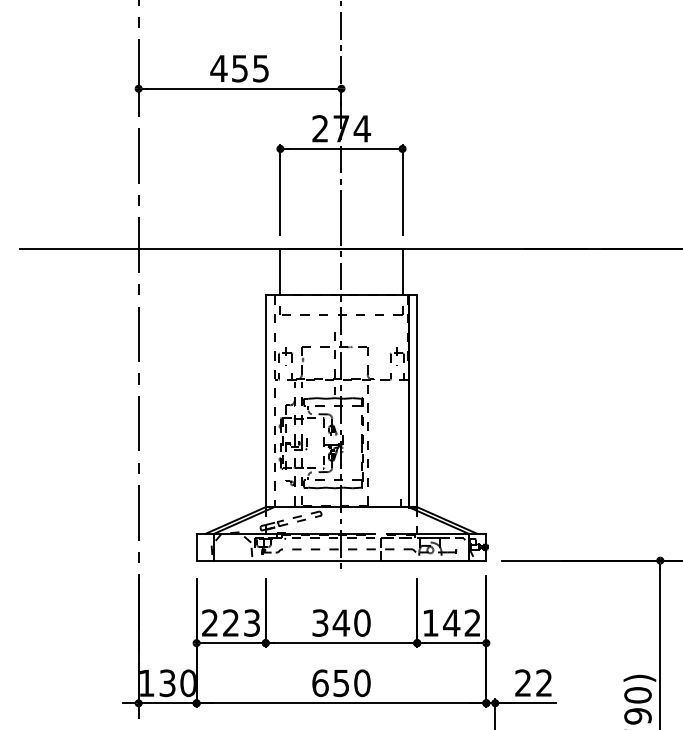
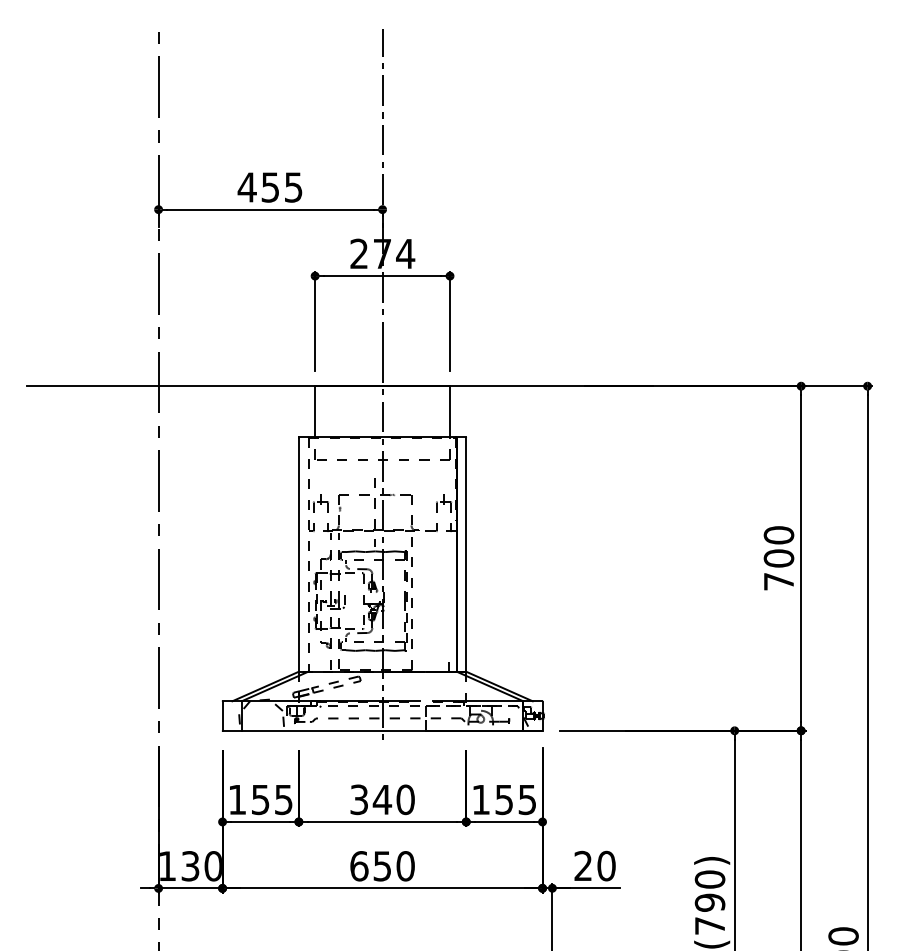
text: (230, 622) -> (260, 799), 223 -> 155
text: (460, 622) -> (514, 799), 142 -> 155
text: (544, 682) -> (606, 865), 22 -> 20

